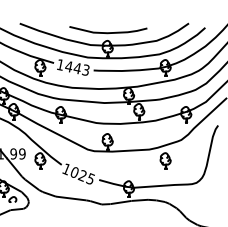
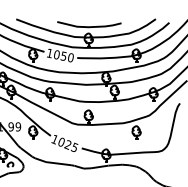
text: (77, 67) -> (63, 55), 1443 -> 1050

